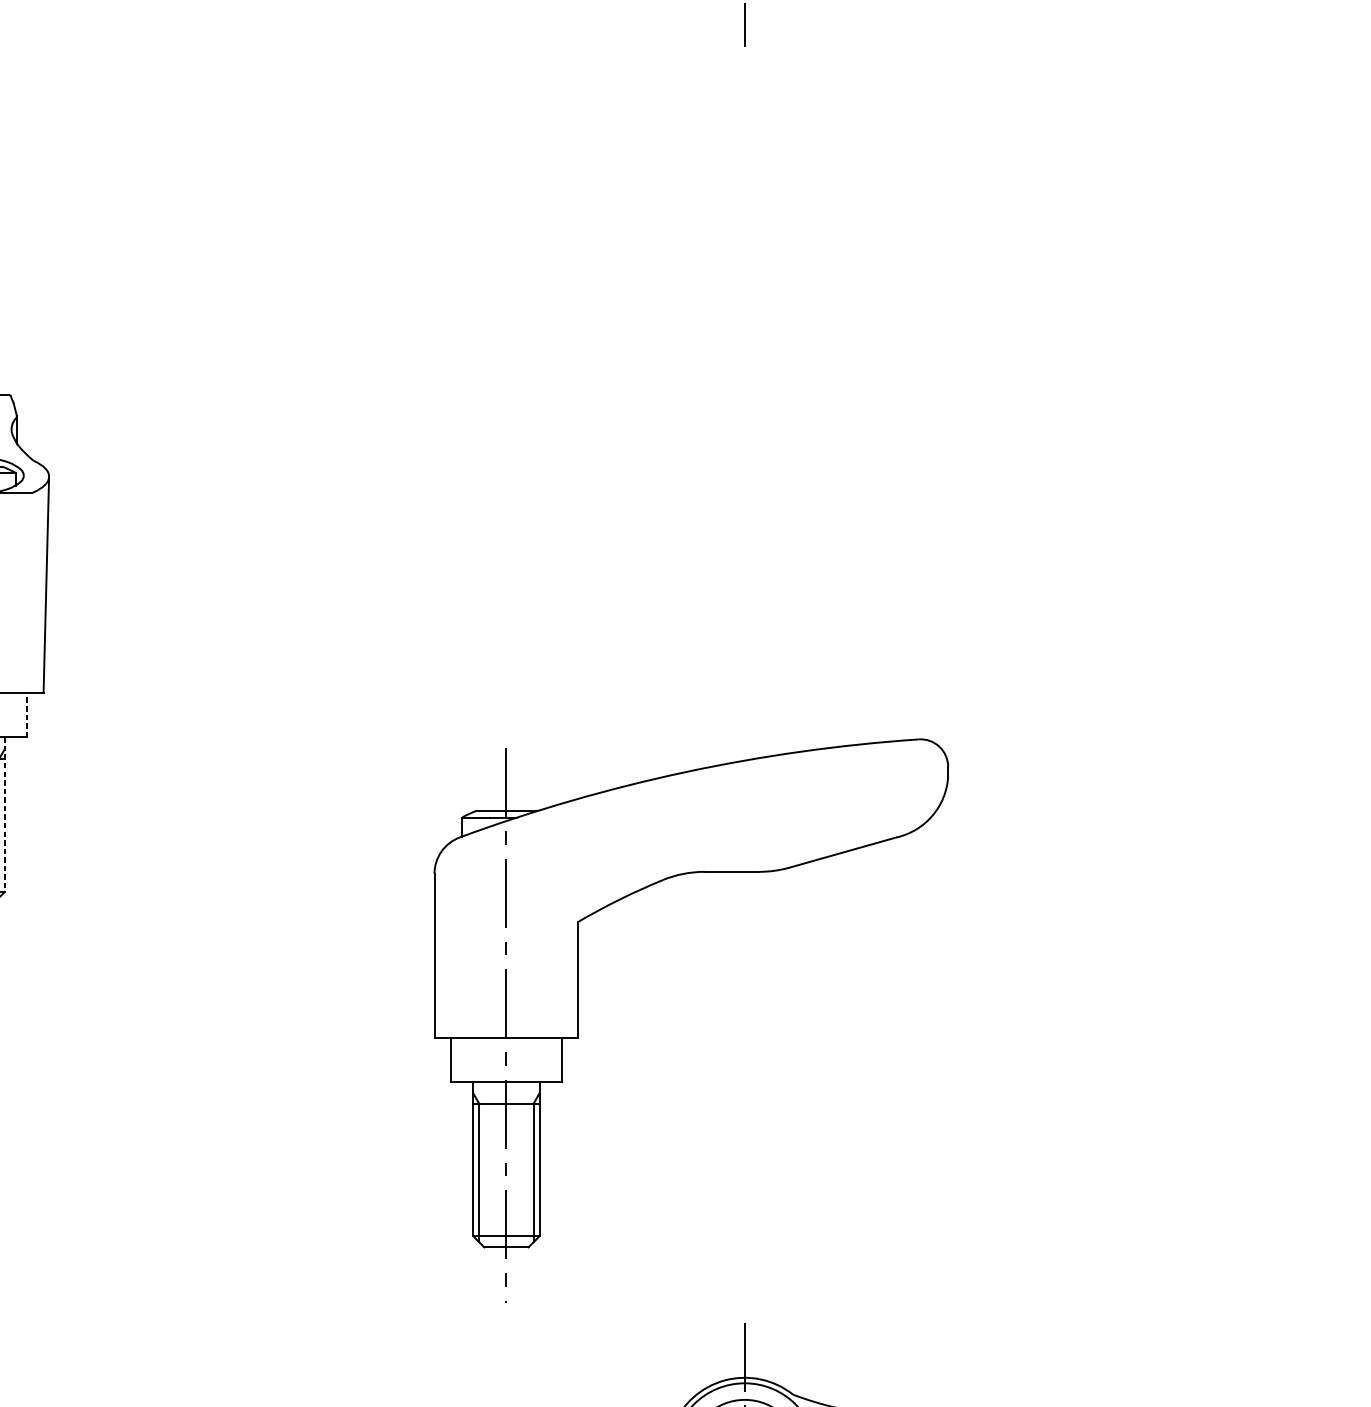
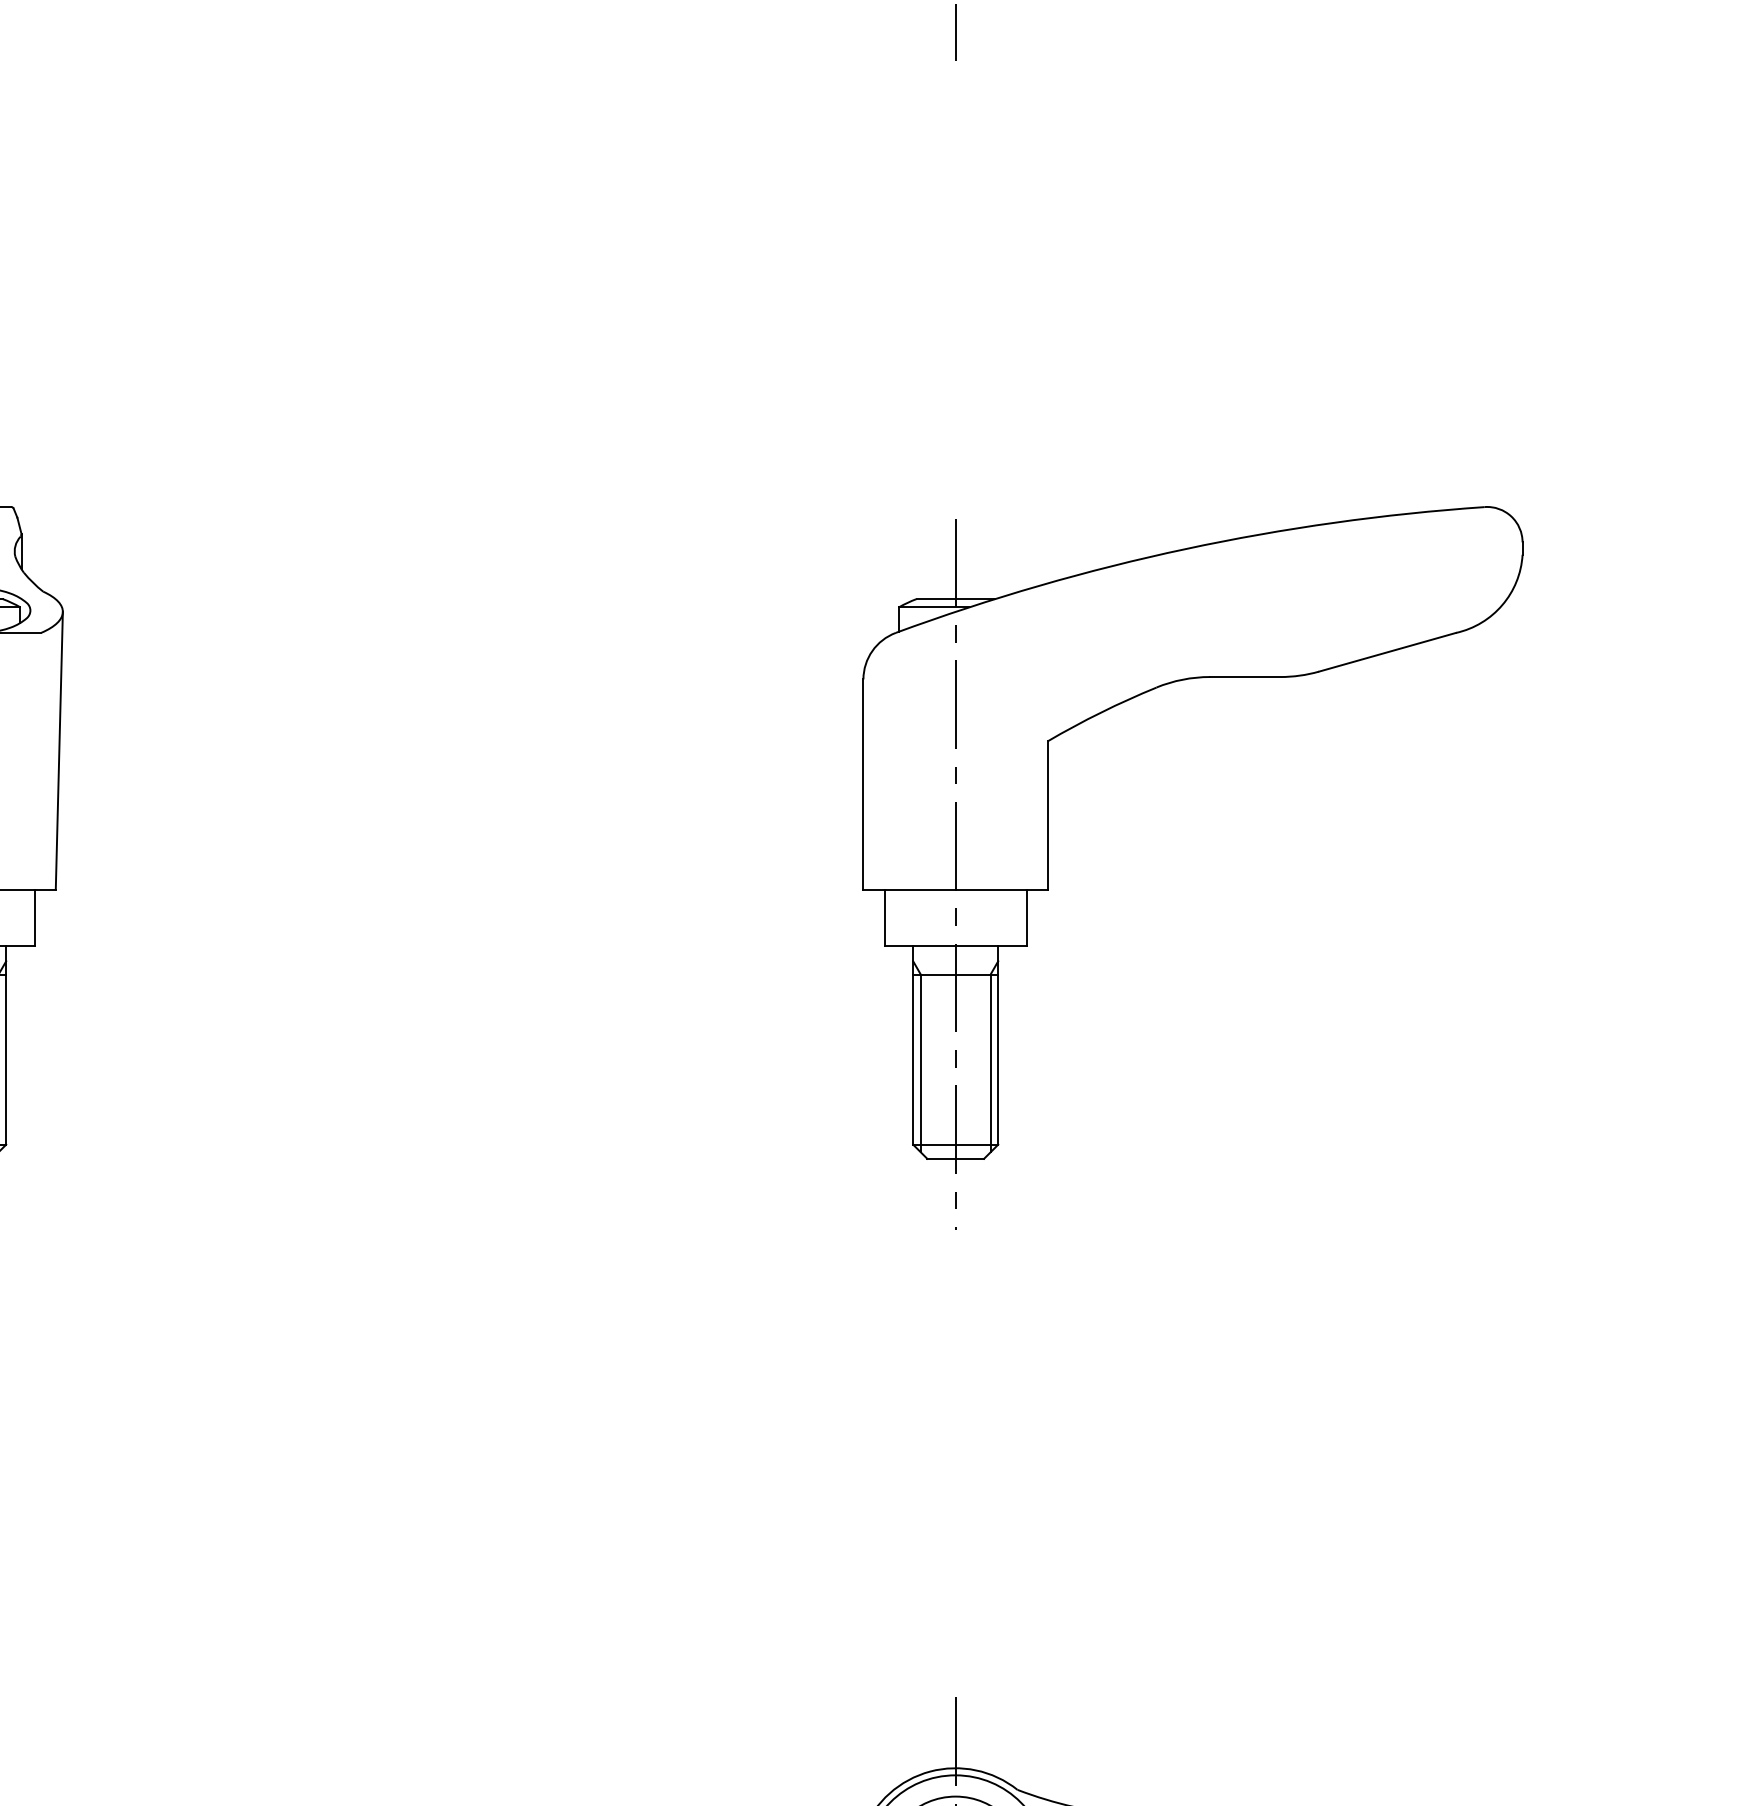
line: (26, 714) -> (34, 917), dashed -> solid
line: (5, 814) -> (6, 1045), dashed -> solid
part: (578, 1020) -> (1048, 867), moved

